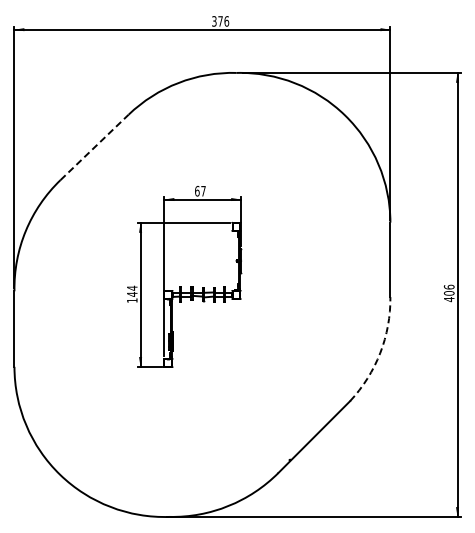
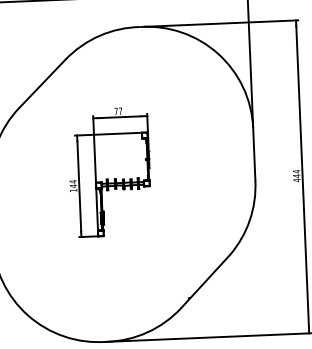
line: (94, 147) -> (42, 83), dashed -> solid
text: (197, 190) -> (116, 111), 67 -> 77
text: (448, 289) -> (296, 173), 406 -> 444
arc: (380, 353) -> (250, 220), dashed -> solid

